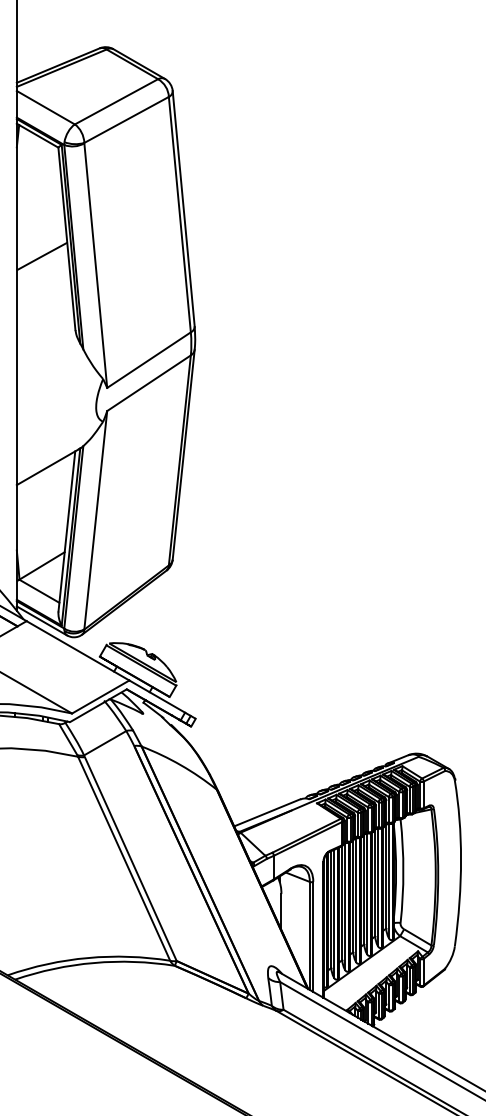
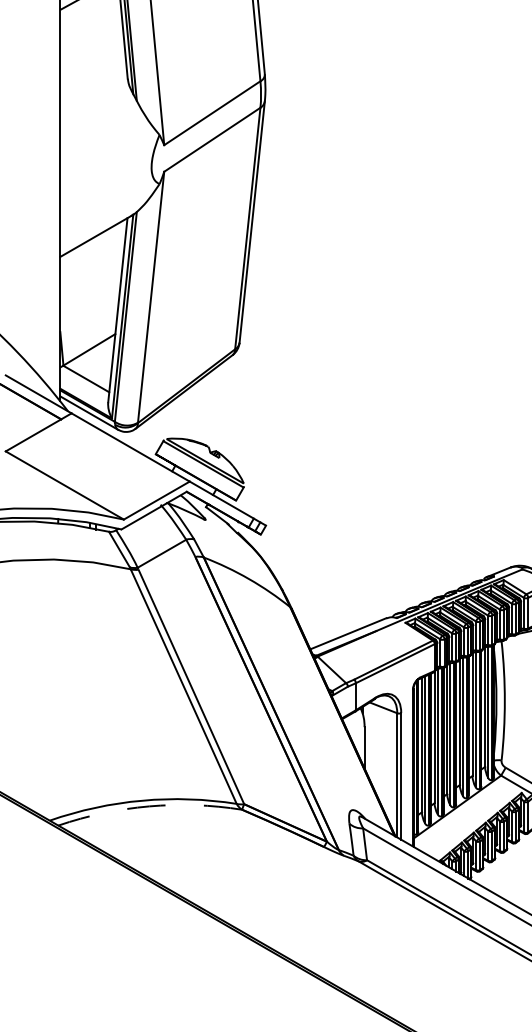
arc: (94, 962) -> (149, 805), solid -> dashed

